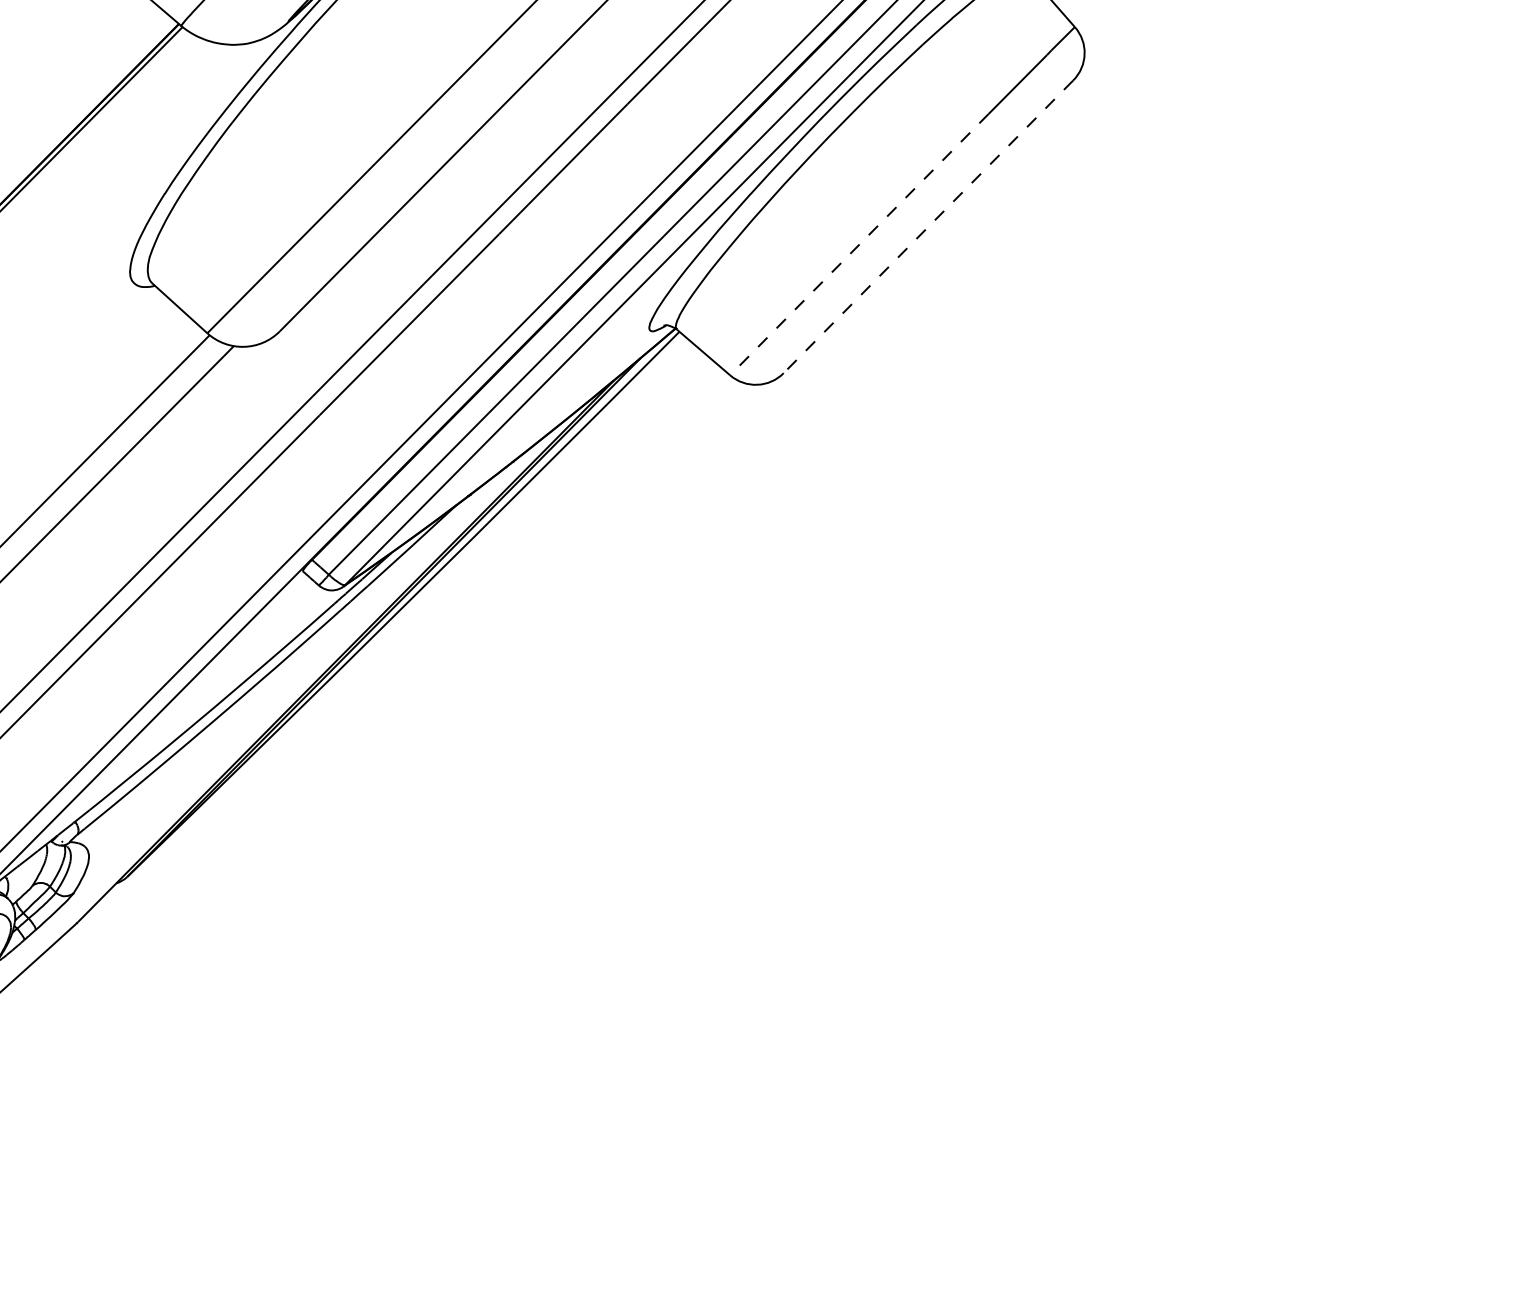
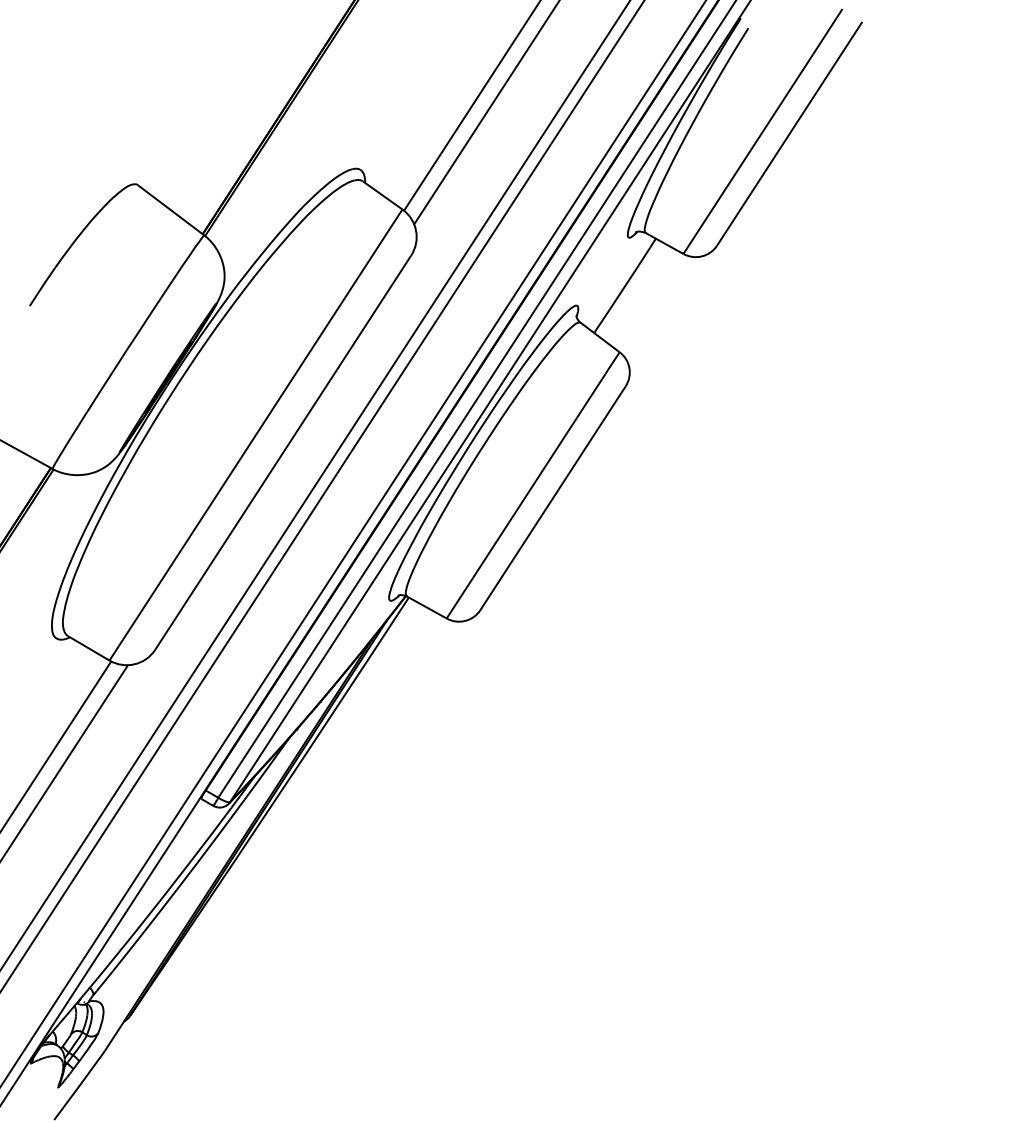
line: (927, 227) -> (552, 498), dashed -> solid
line: (859, 245) -> (511, 519), dashed -> solid

